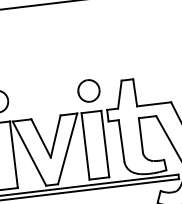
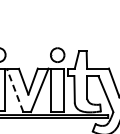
line: (28, 153) -> (14, 90), solid -> dashed

